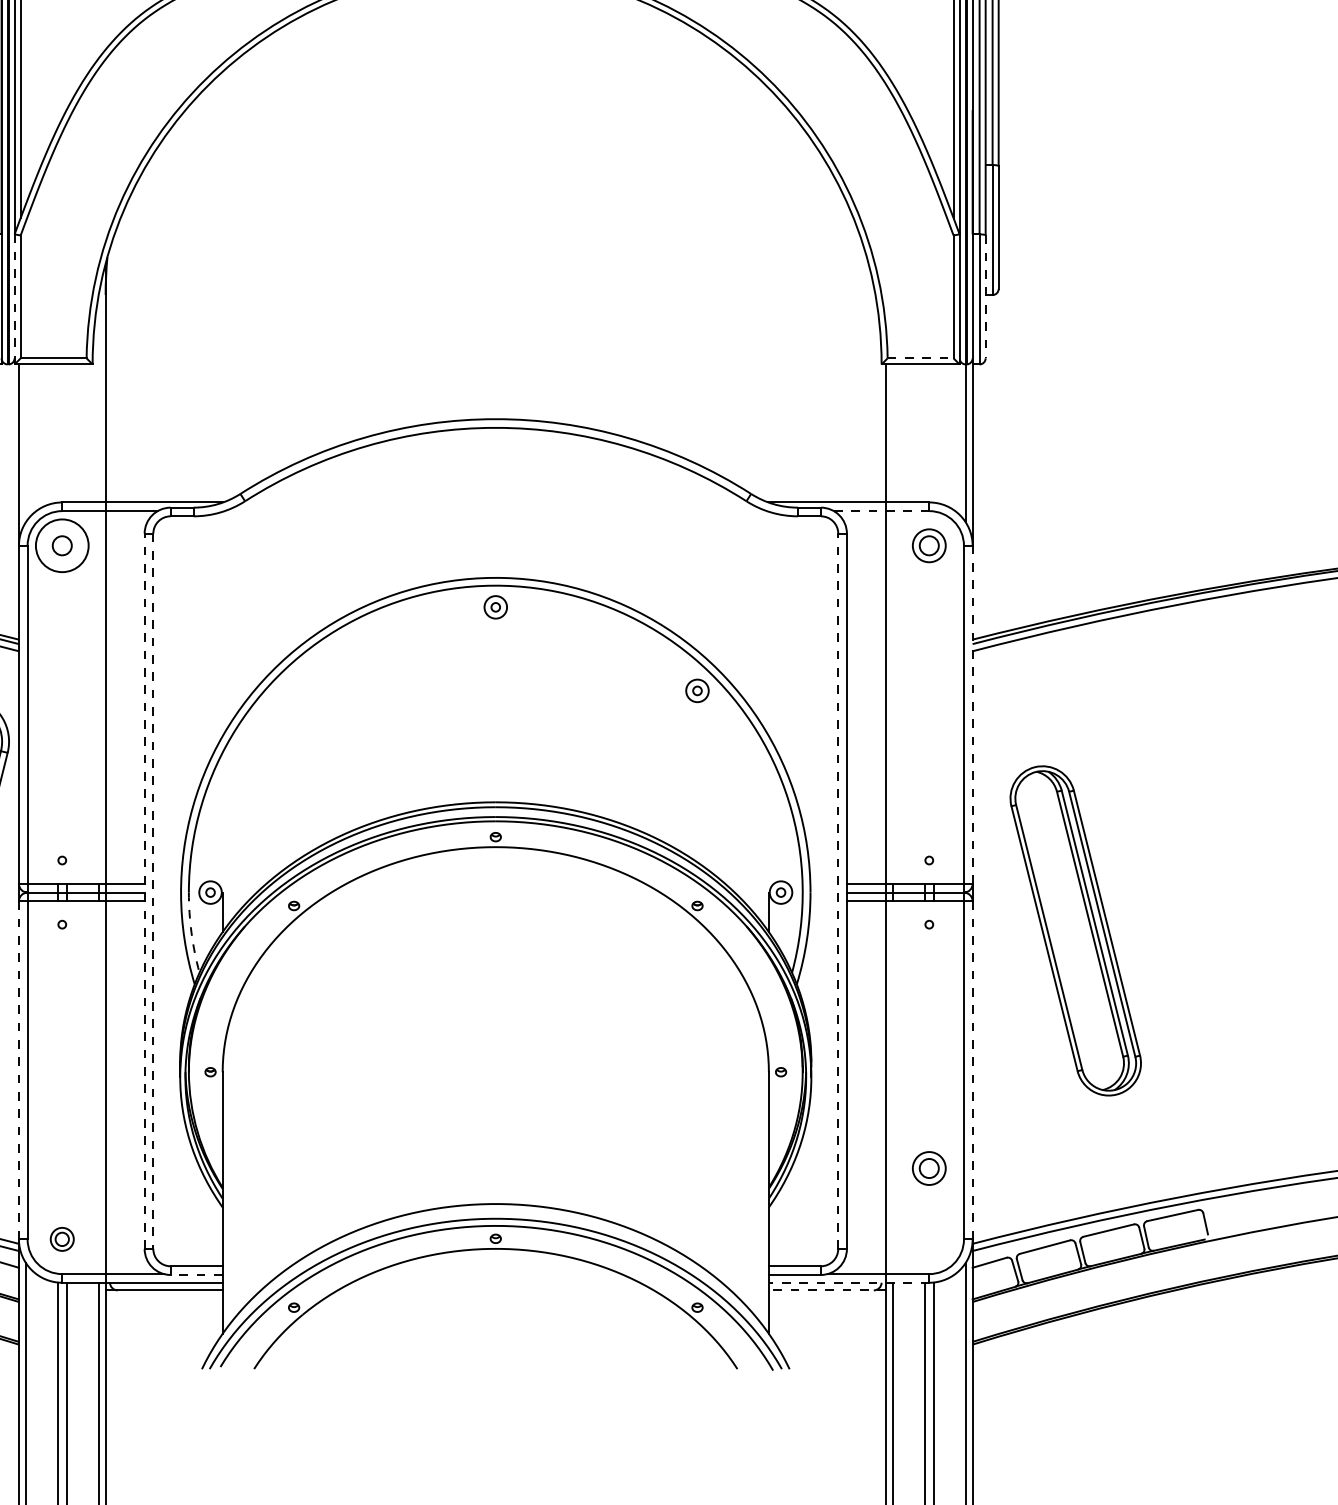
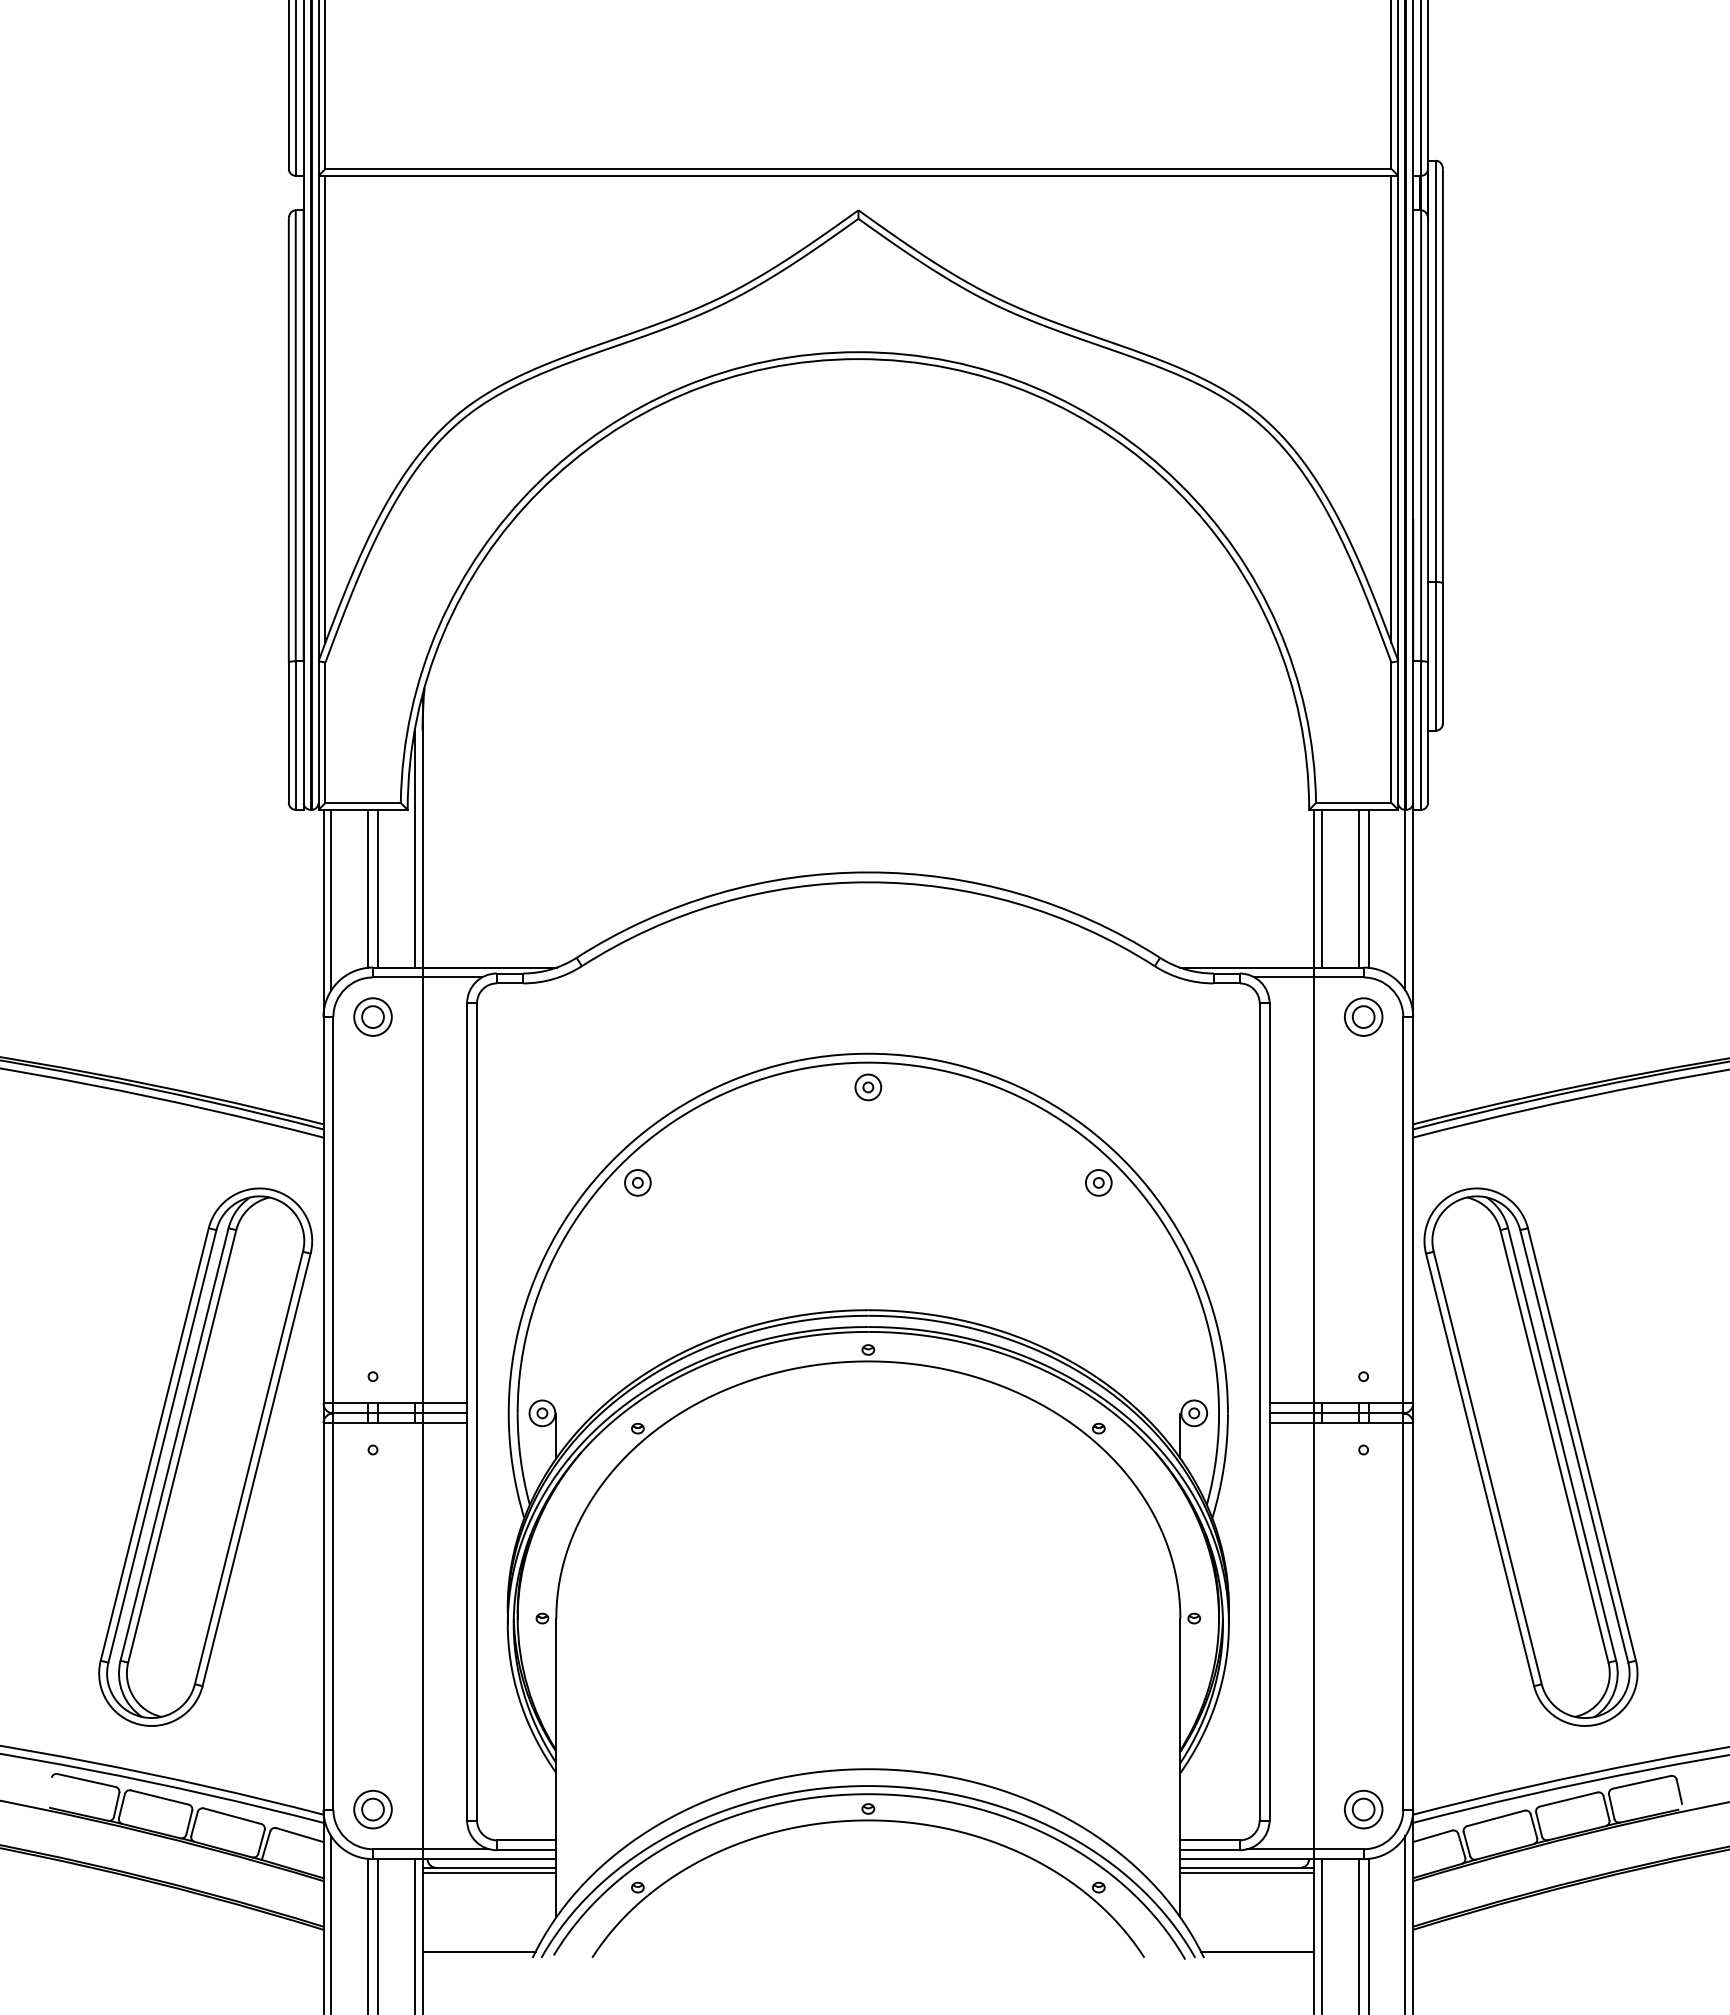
line: (986, 297) -> (1428, 733), dashed -> solid
line: (14, 299) -> (318, 735), dashed -> solid
line: (920, 357) -> (1353, 802), dashed -> solid
line: (98, 399) -> (414, 849), added
line: (58, 433) -> (368, 888), added
line: (66, 433) -> (377, 888), added
line: (893, 433) -> (1322, 888), added
line: (924, 433) -> (1358, 888), added
line: (933, 433) -> (1368, 888), added
line: (25, 442) -> (331, 899), added
line: (881, 511) -> (1309, 977), dashed -> solid
circle: (61, 545) -> (372, 1016), size x0.62
part: (293, 690) -> (637, 1182), added
line: (972, 715) -> (1413, 1210), dashed -> solid
line: (144, 890) -> (467, 1411), dashed -> solid
line: (153, 890) -> (477, 1411), dashed -> solid
line: (838, 890) -> (1259, 1411), dashed -> solid
part: (1075, 930) -> (1530, 1456), size x1.43
arc: (191, 932) -> (520, 1459), dashed -> solid
line: (18, 1069) -> (323, 1615), dashed -> solid
line: (972, 1070) -> (1413, 1616), dashed -> solid
part: (929, 1168) -> (1363, 1809), moved
part: (61, 1239) -> (372, 1809), size x1.43
line: (196, 1275) -> (526, 1850), dashed -> solid
line: (849, 1283) -> (1272, 1859), dashed -> solid
line: (827, 1290) -> (1247, 1867), dashed -> solid
line: (164, 1294) -> (489, 1872), added
line: (827, 1294) -> (1247, 1872), added
line: (154, 1364) -> (478, 1952), added
line: (836, 1364) -> (1257, 1952), added

